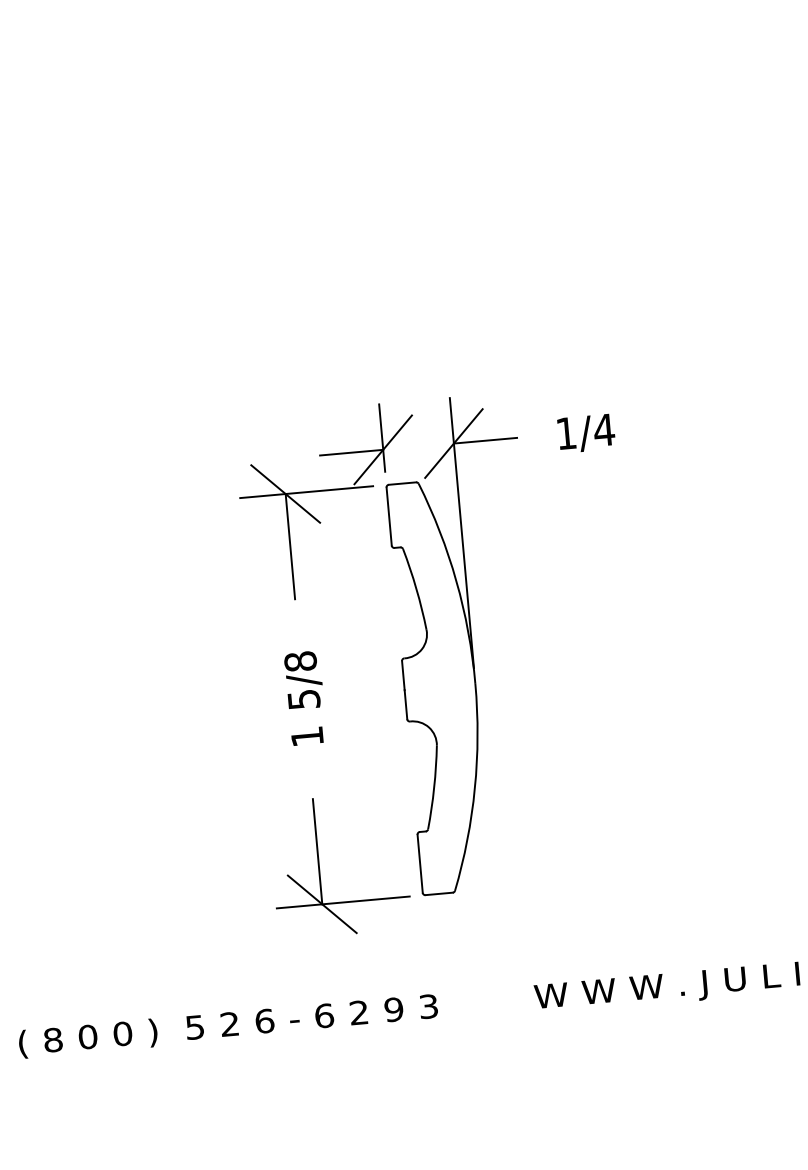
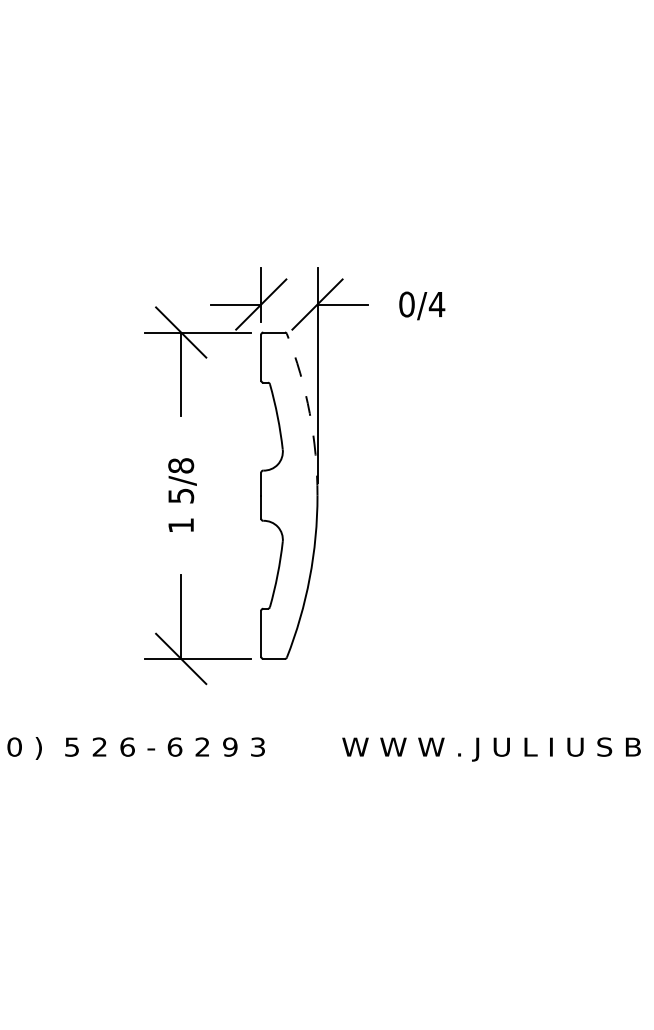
text: (565, 433) -> (406, 304), 1/4 -> 0/4
arc: (456, 581) -> (309, 413), solid -> dashed

